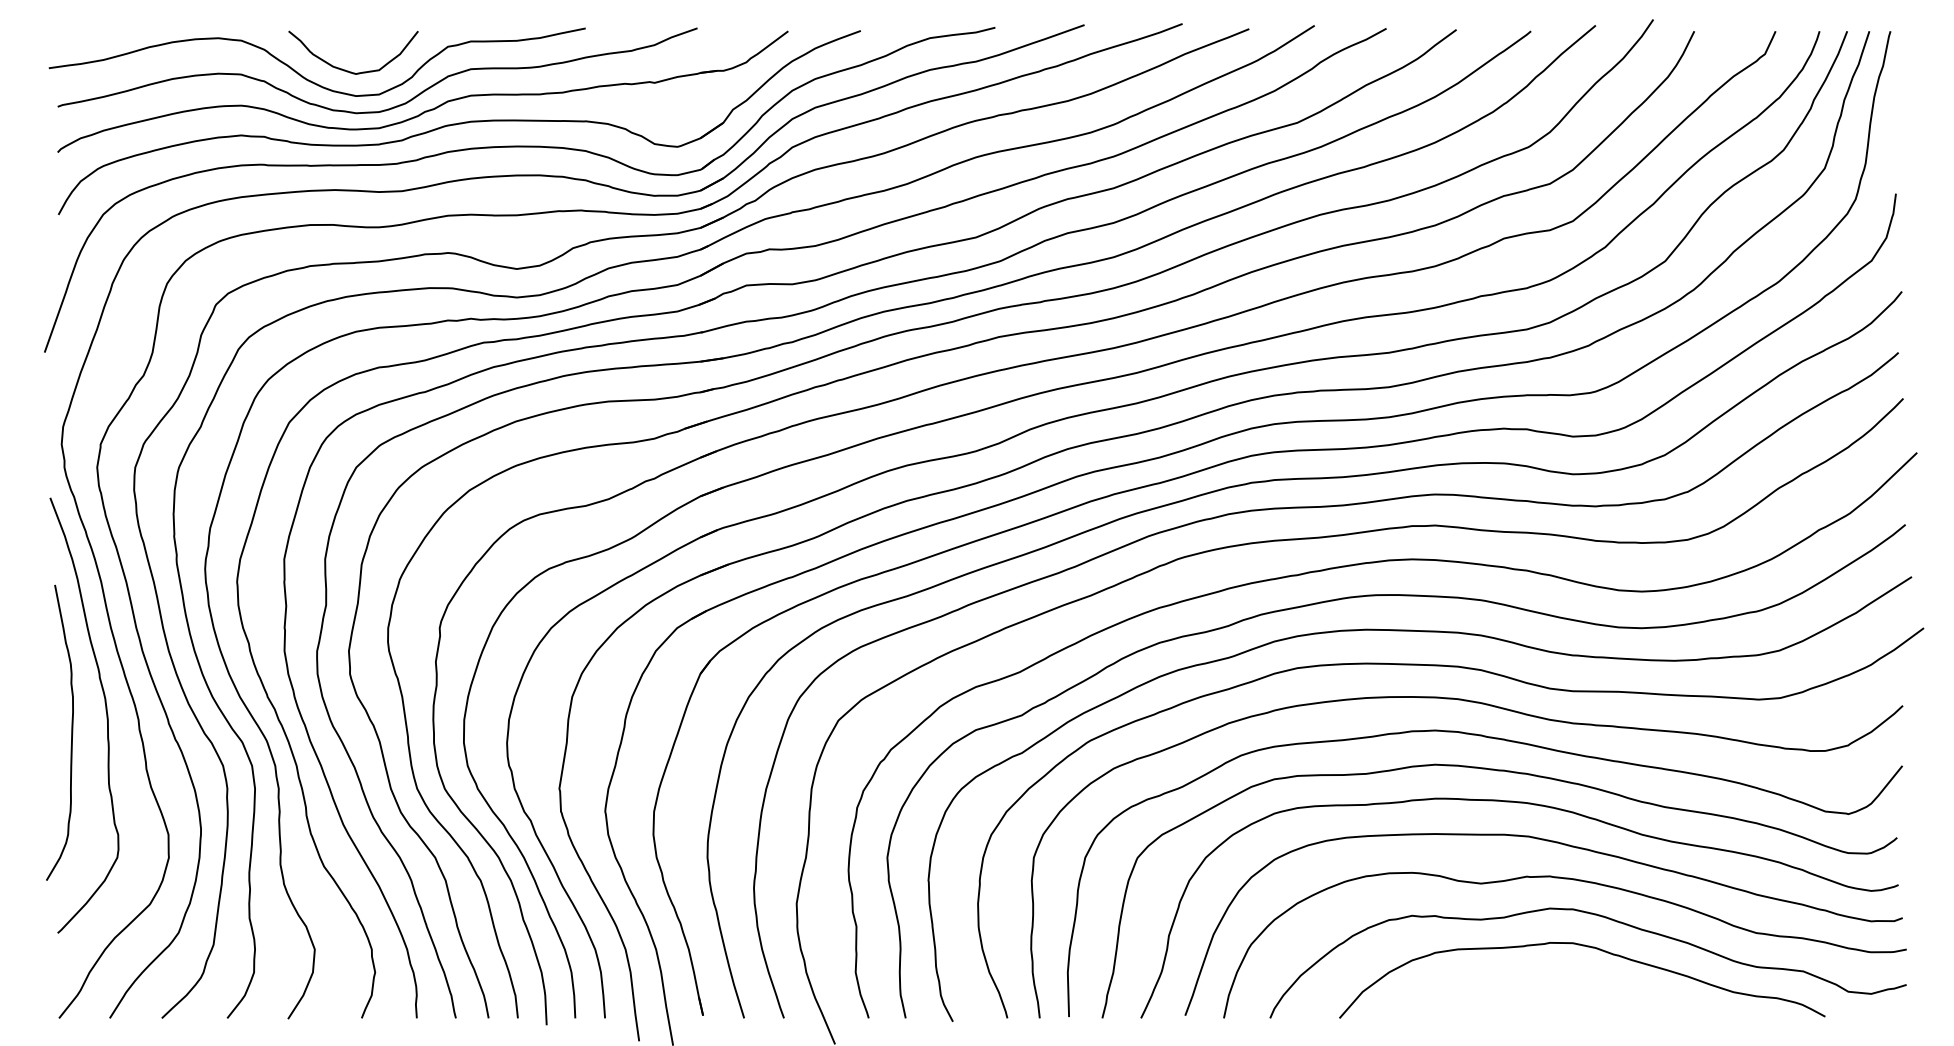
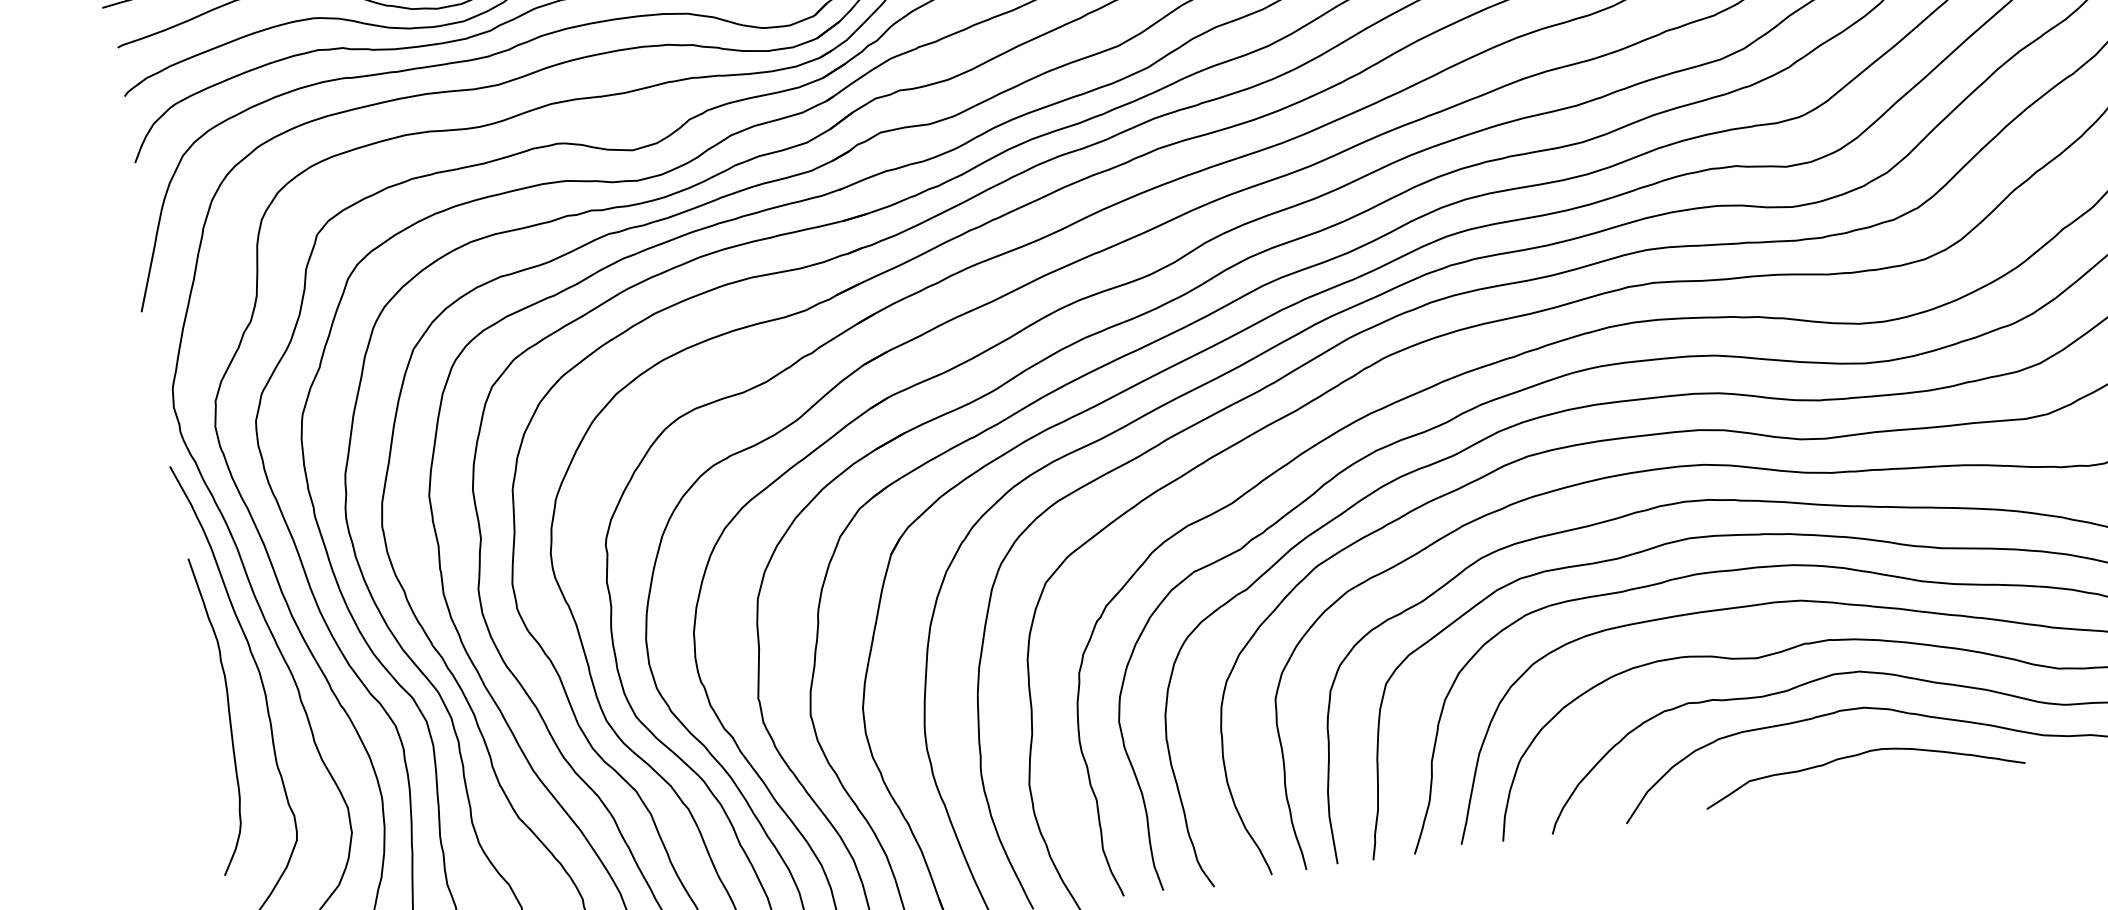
curve: (1562, 986) -> (1859, 755), added

